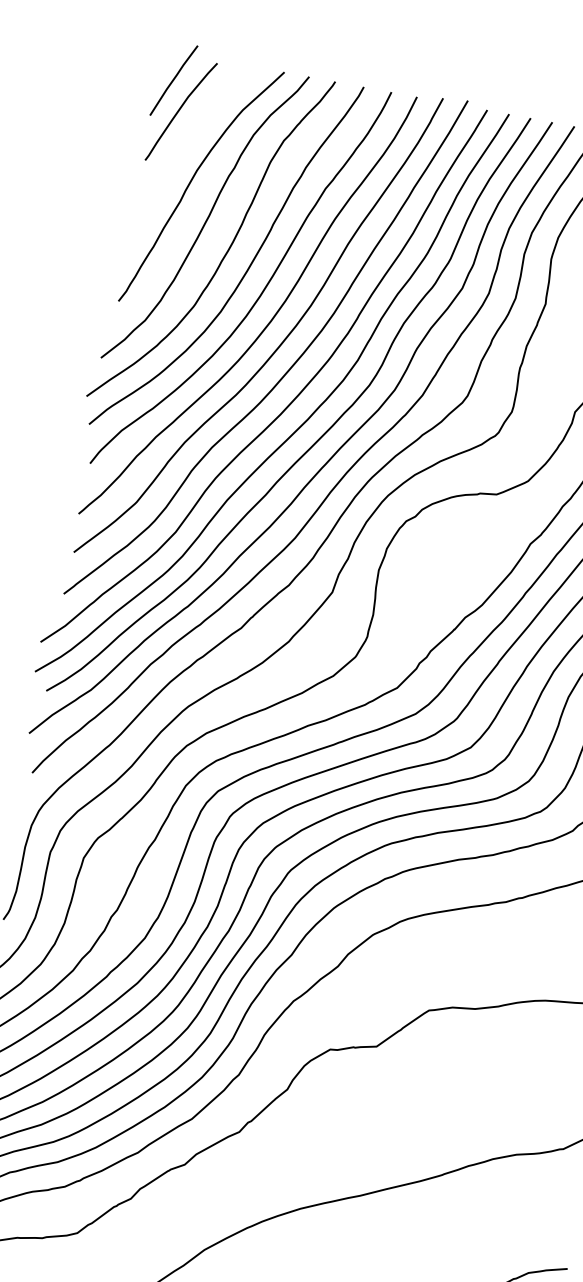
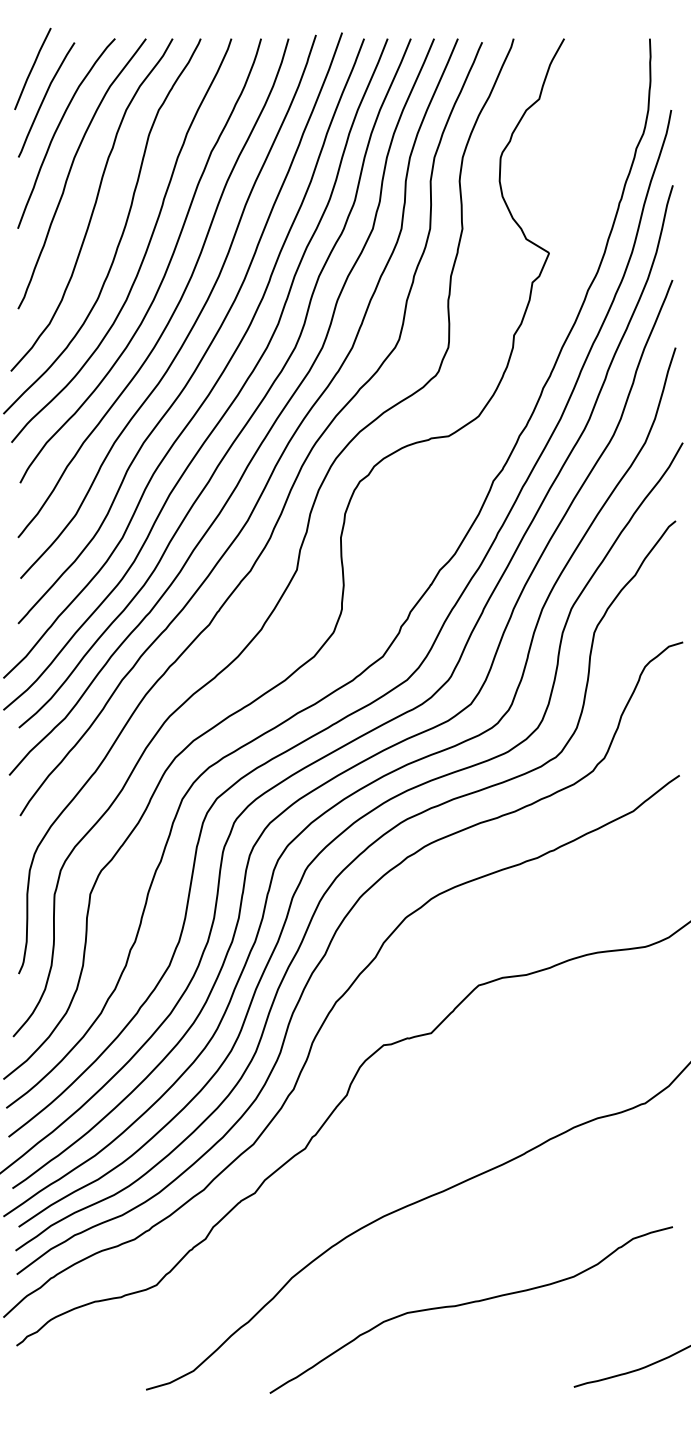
curve: (187, 140) -> (58, 128), added

